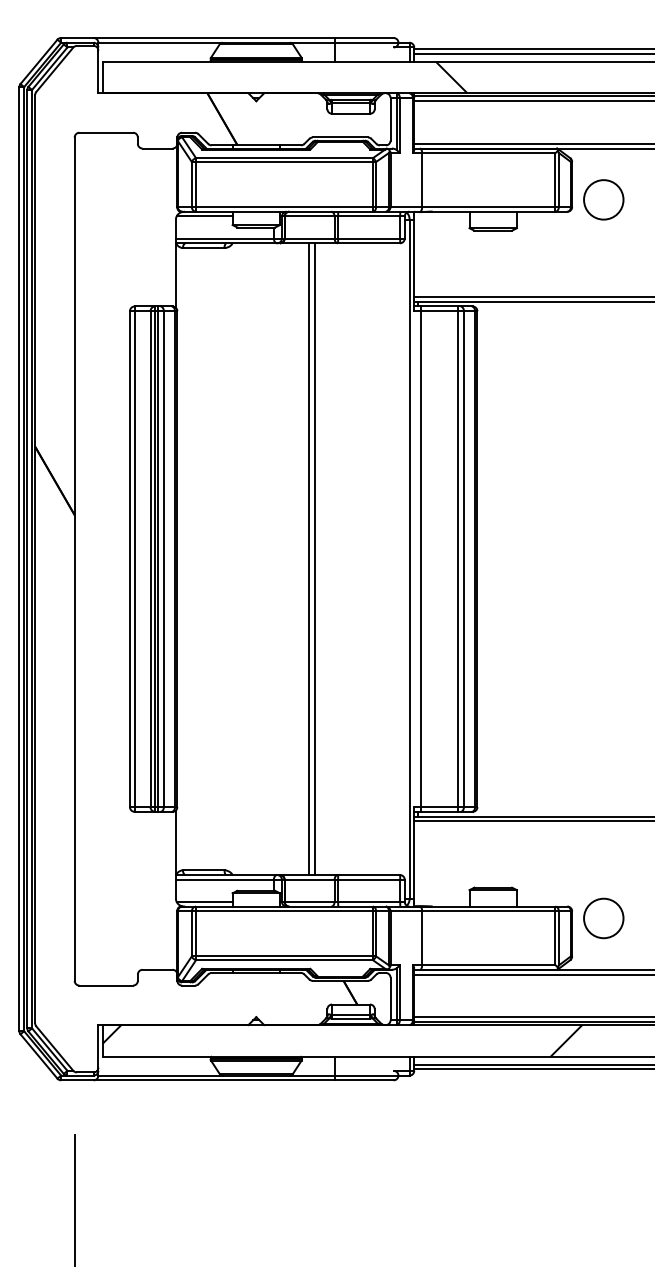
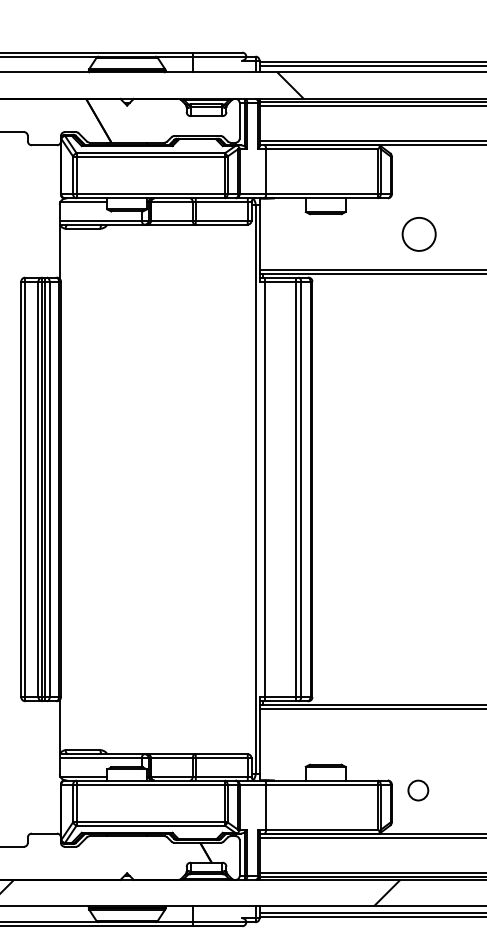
circle: (603, 199) -> (418, 234), moved
line: (308, 559) -> (170, 489), removed
line: (315, 559) -> (176, 489), removed
circle: (603, 918) -> (418, 790), size x0.6

